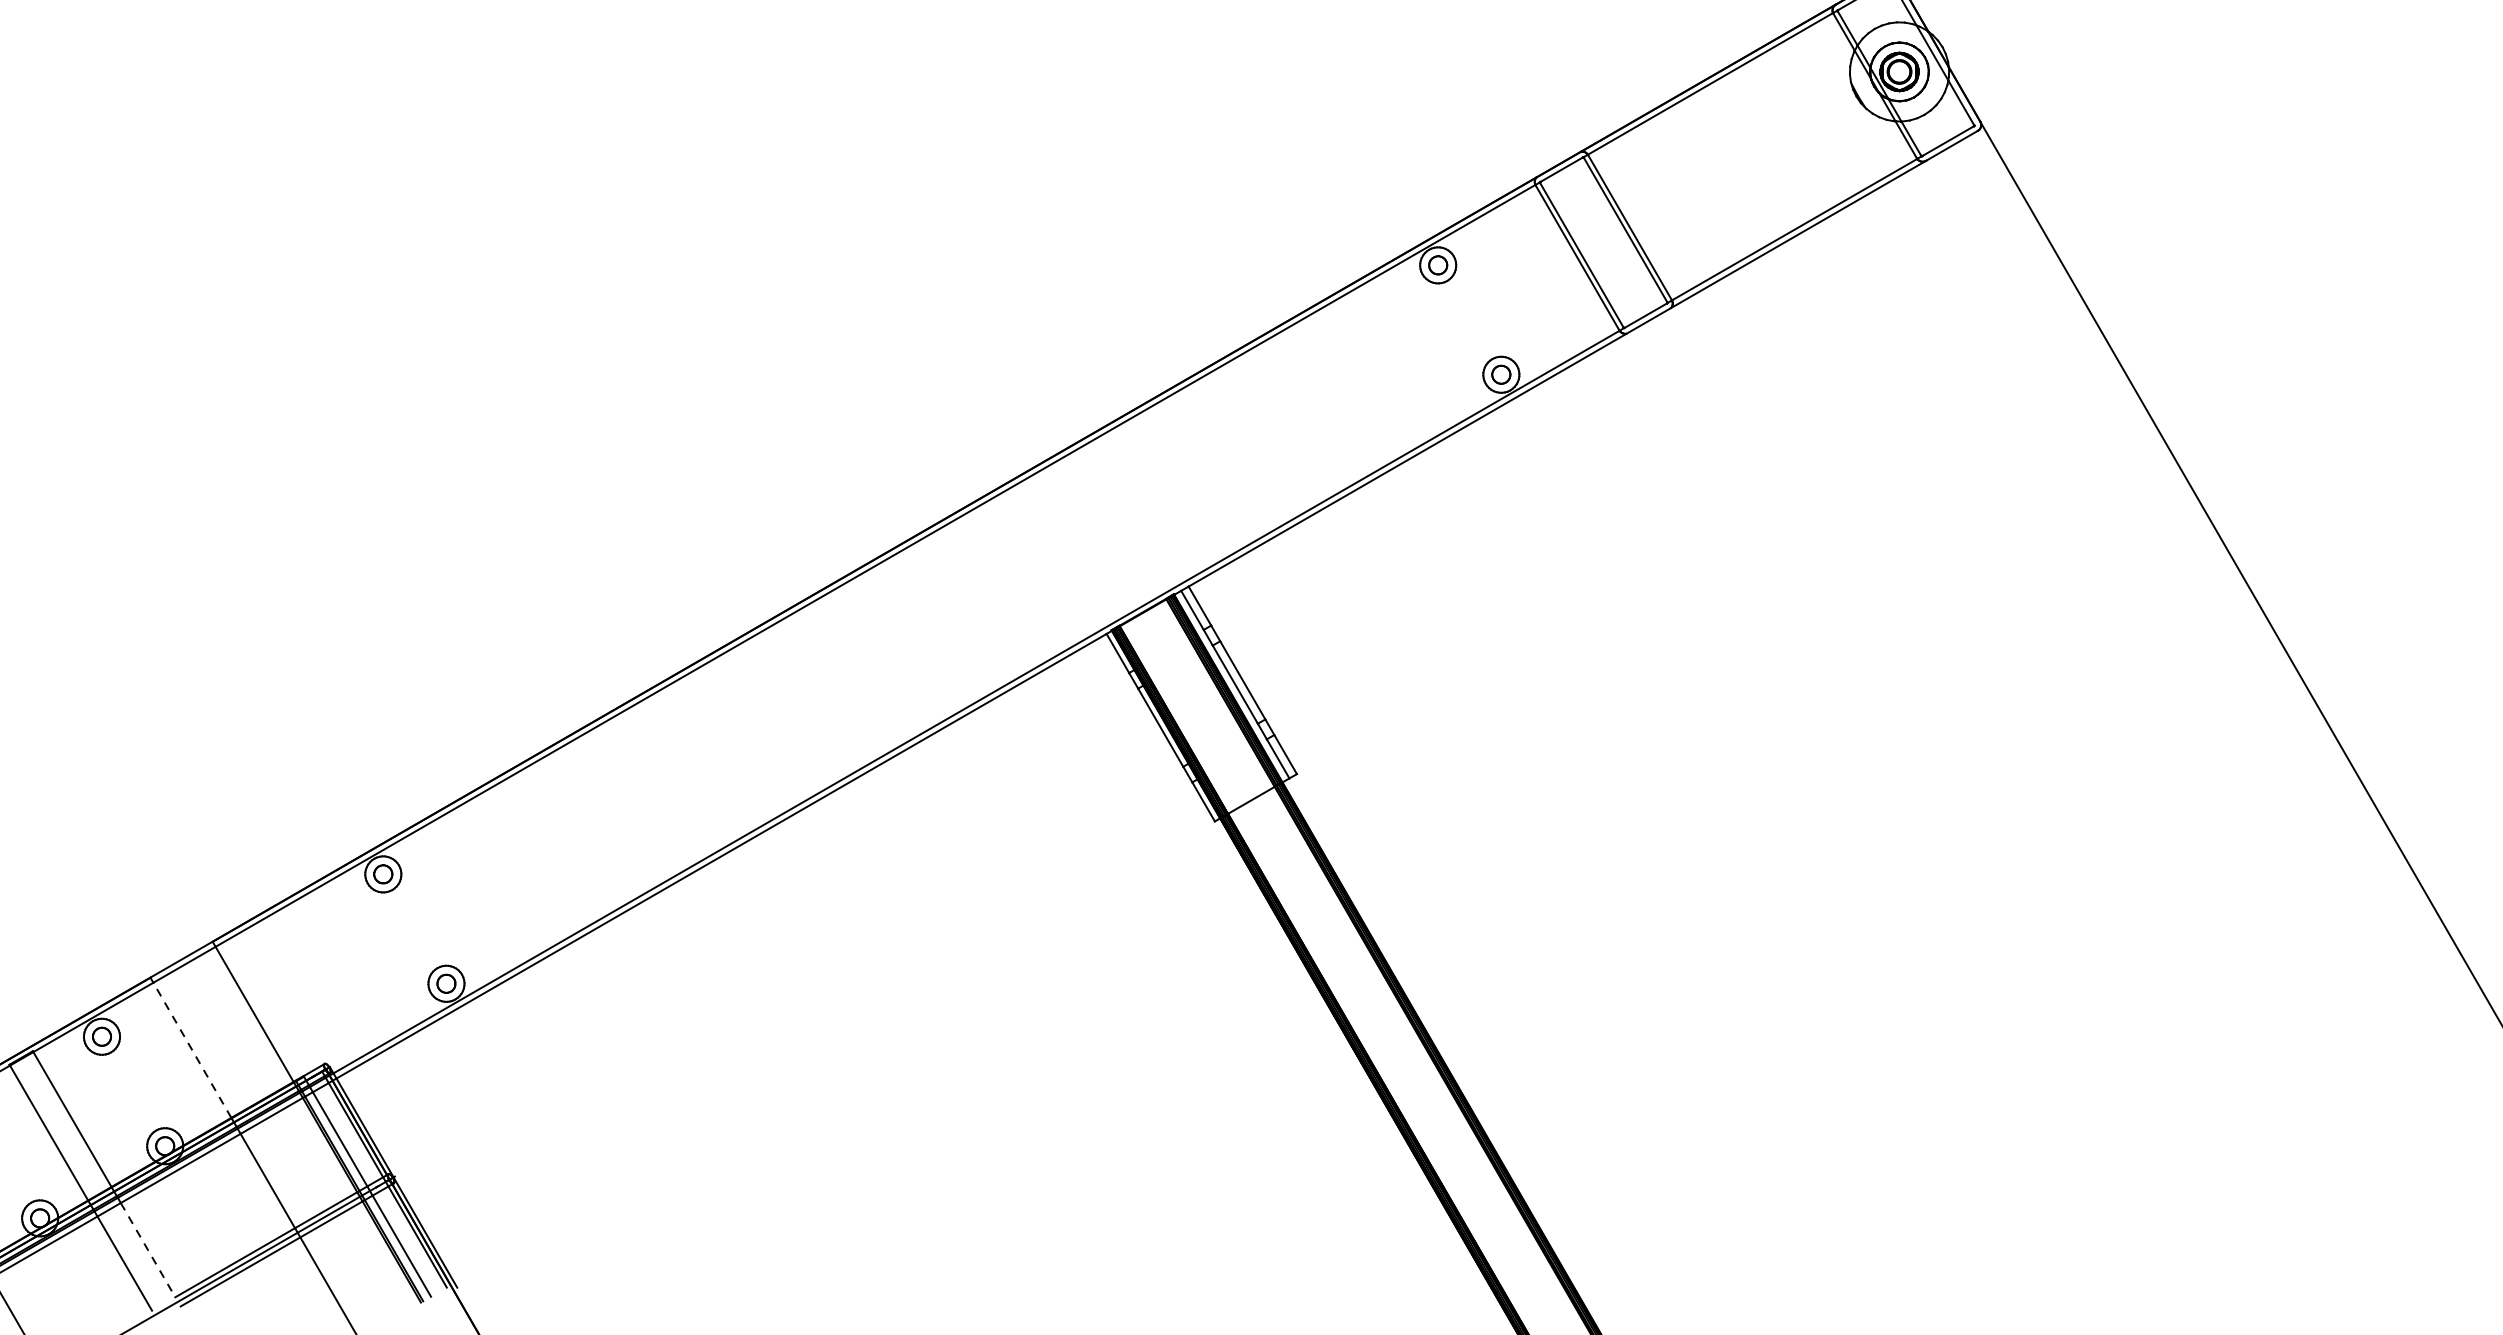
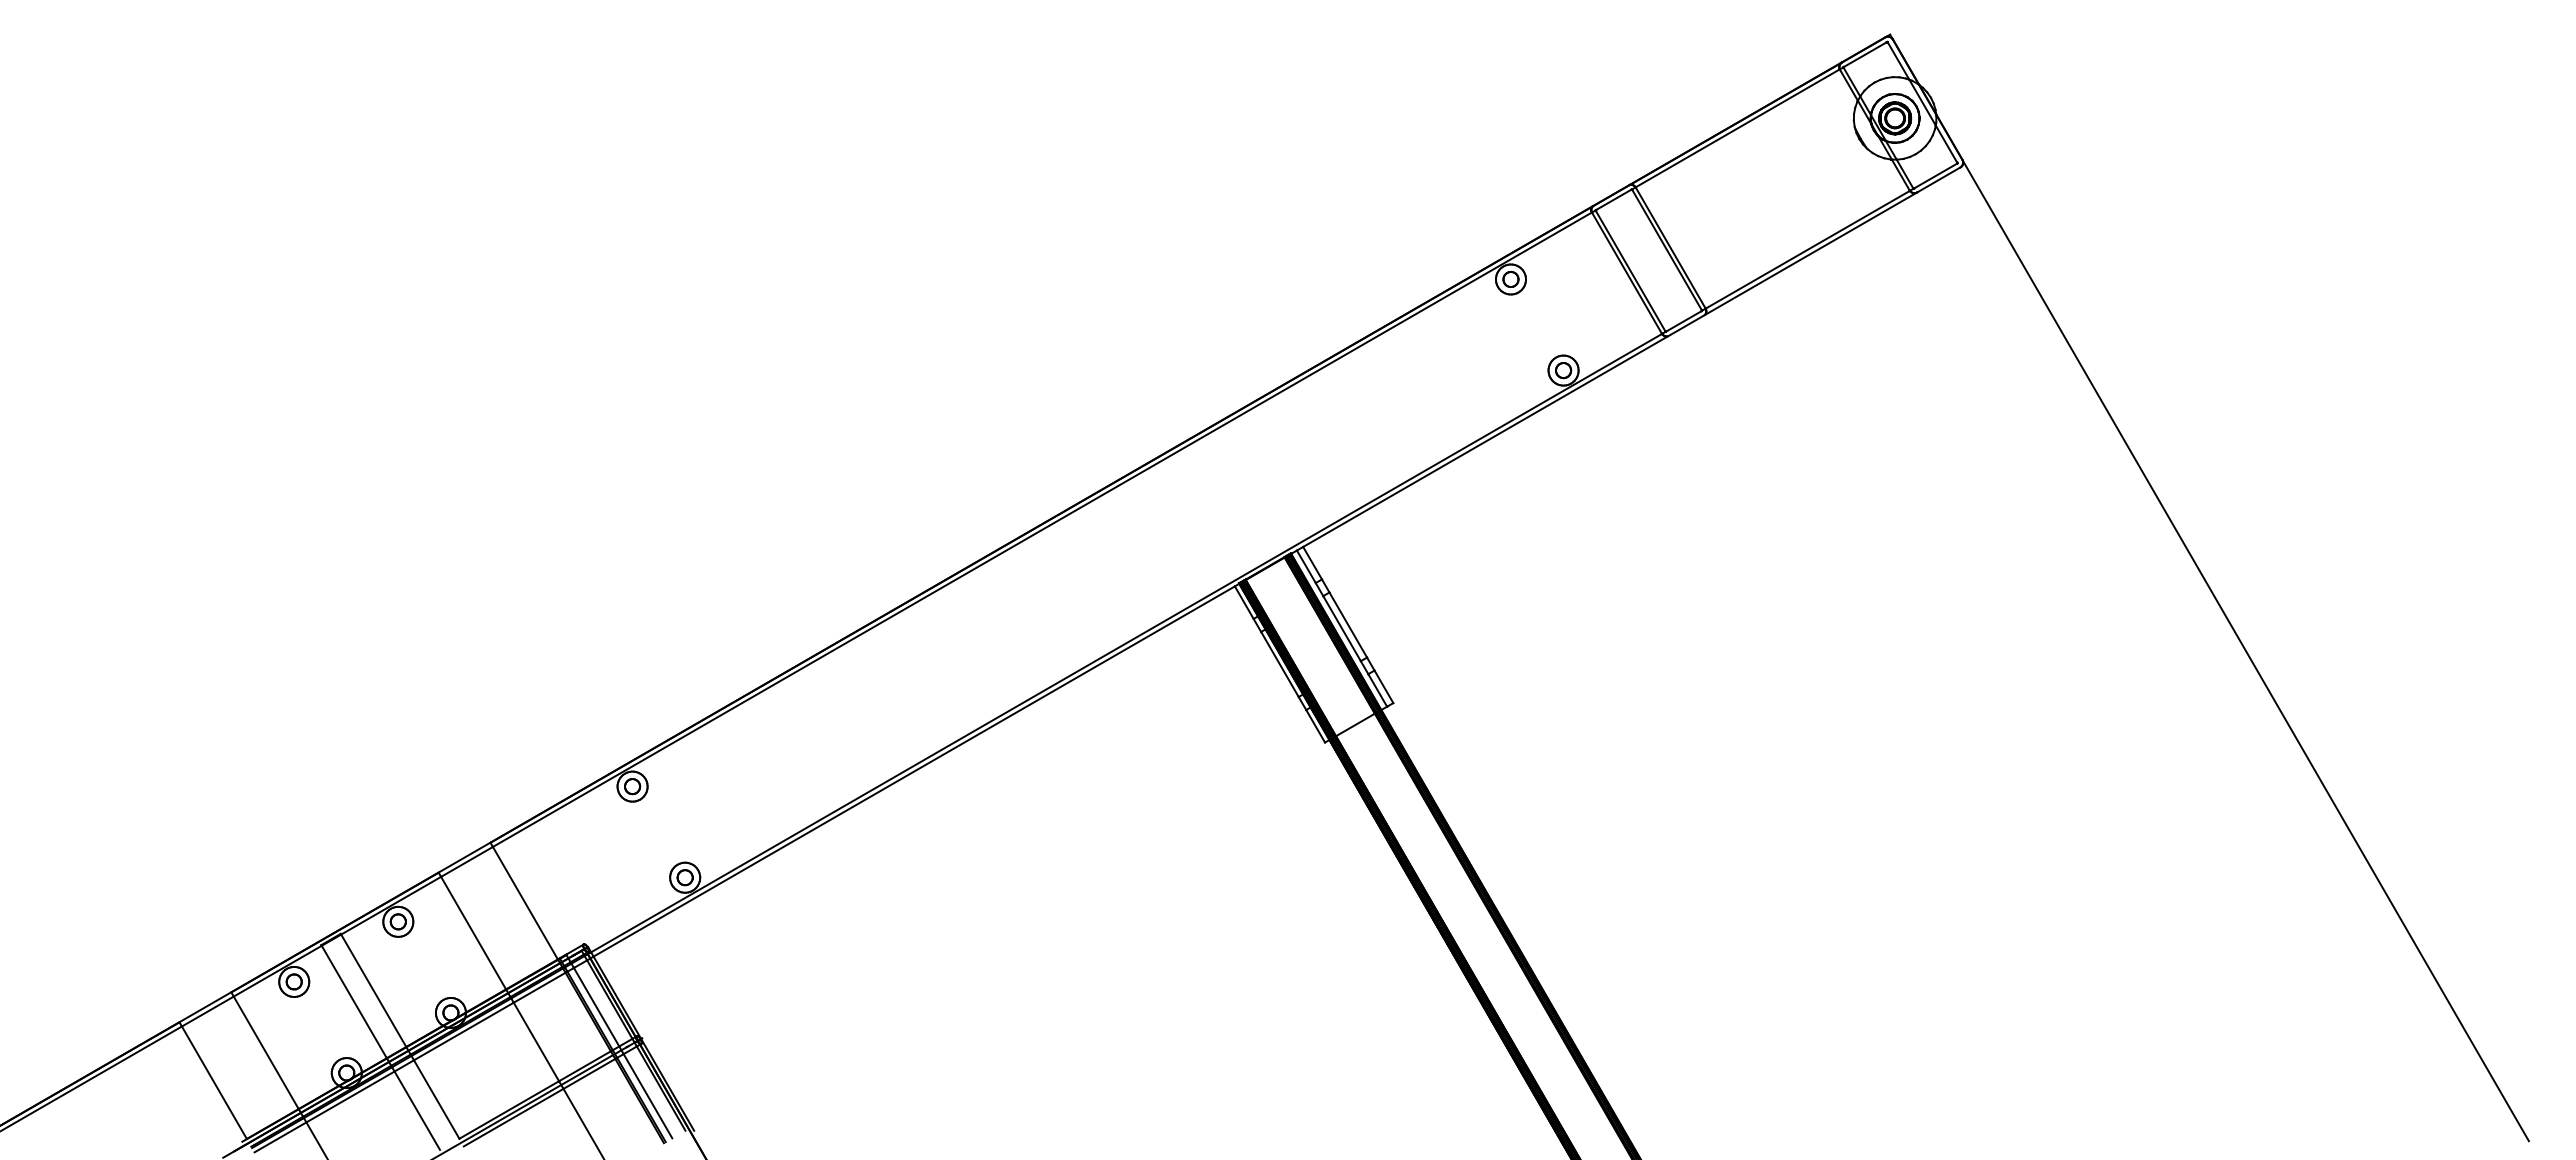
line: (192, 1050) -> (473, 933), dashed -> solid
line: (147, 1250) -> (436, 1099), dashed -> solid

